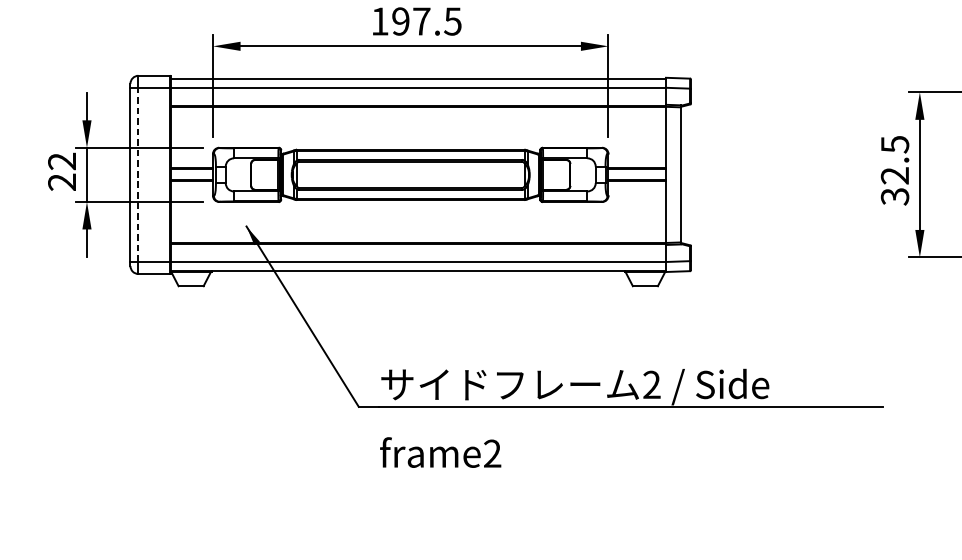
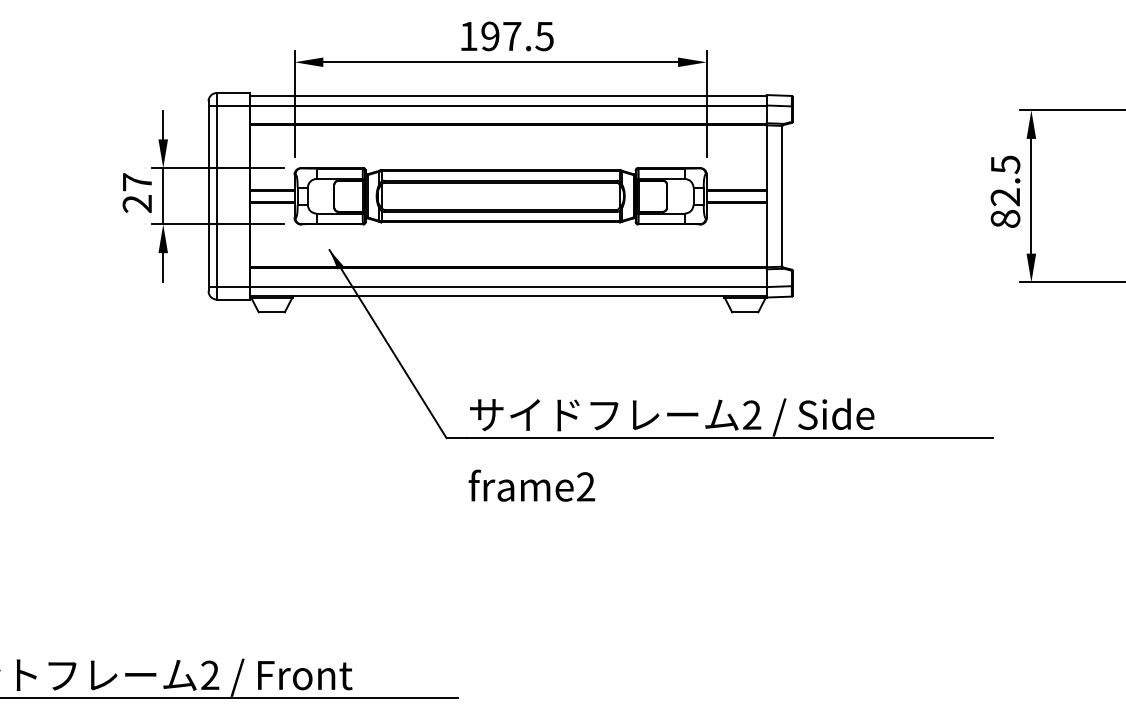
text: (61, 161) -> (136, 182), 22 -> 27
line: (138, 175) -> (216, 196), dashed -> solid
text: (895, 196) -> (1005, 218), 32.5 -> 82.5

